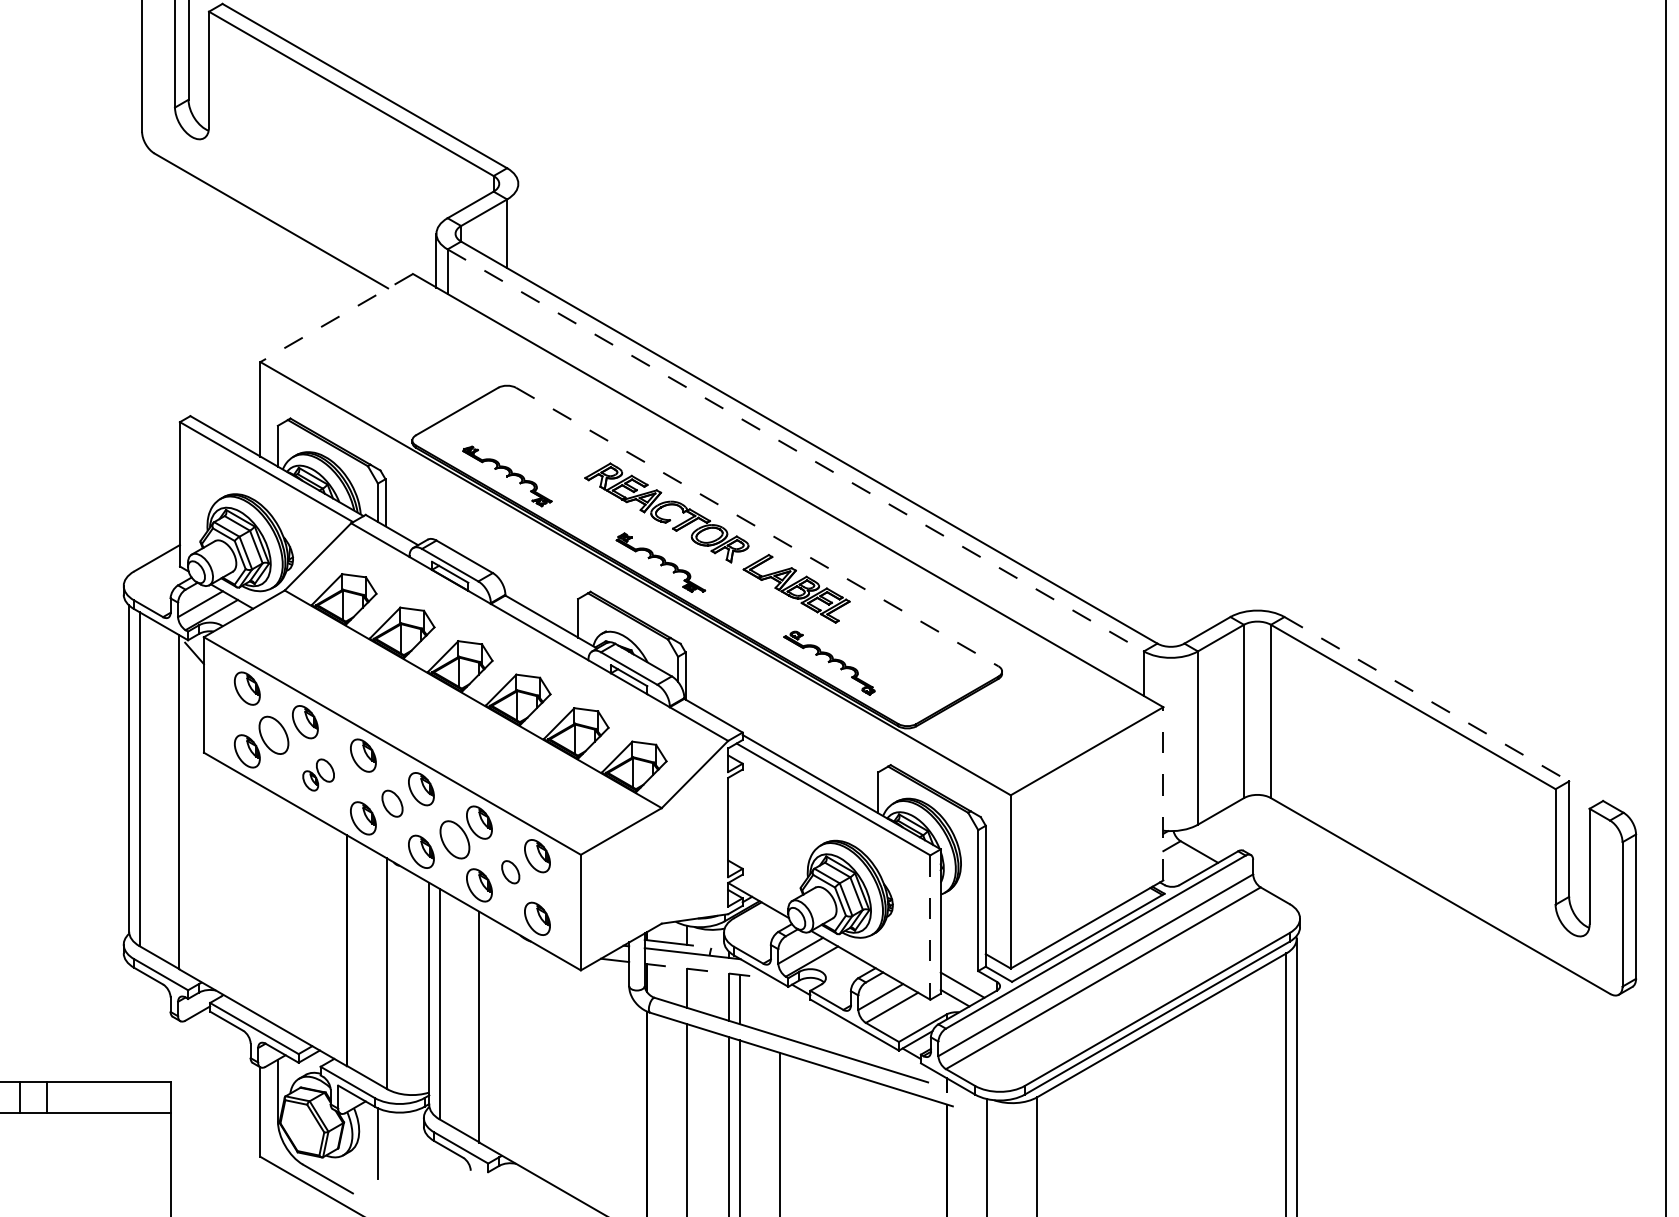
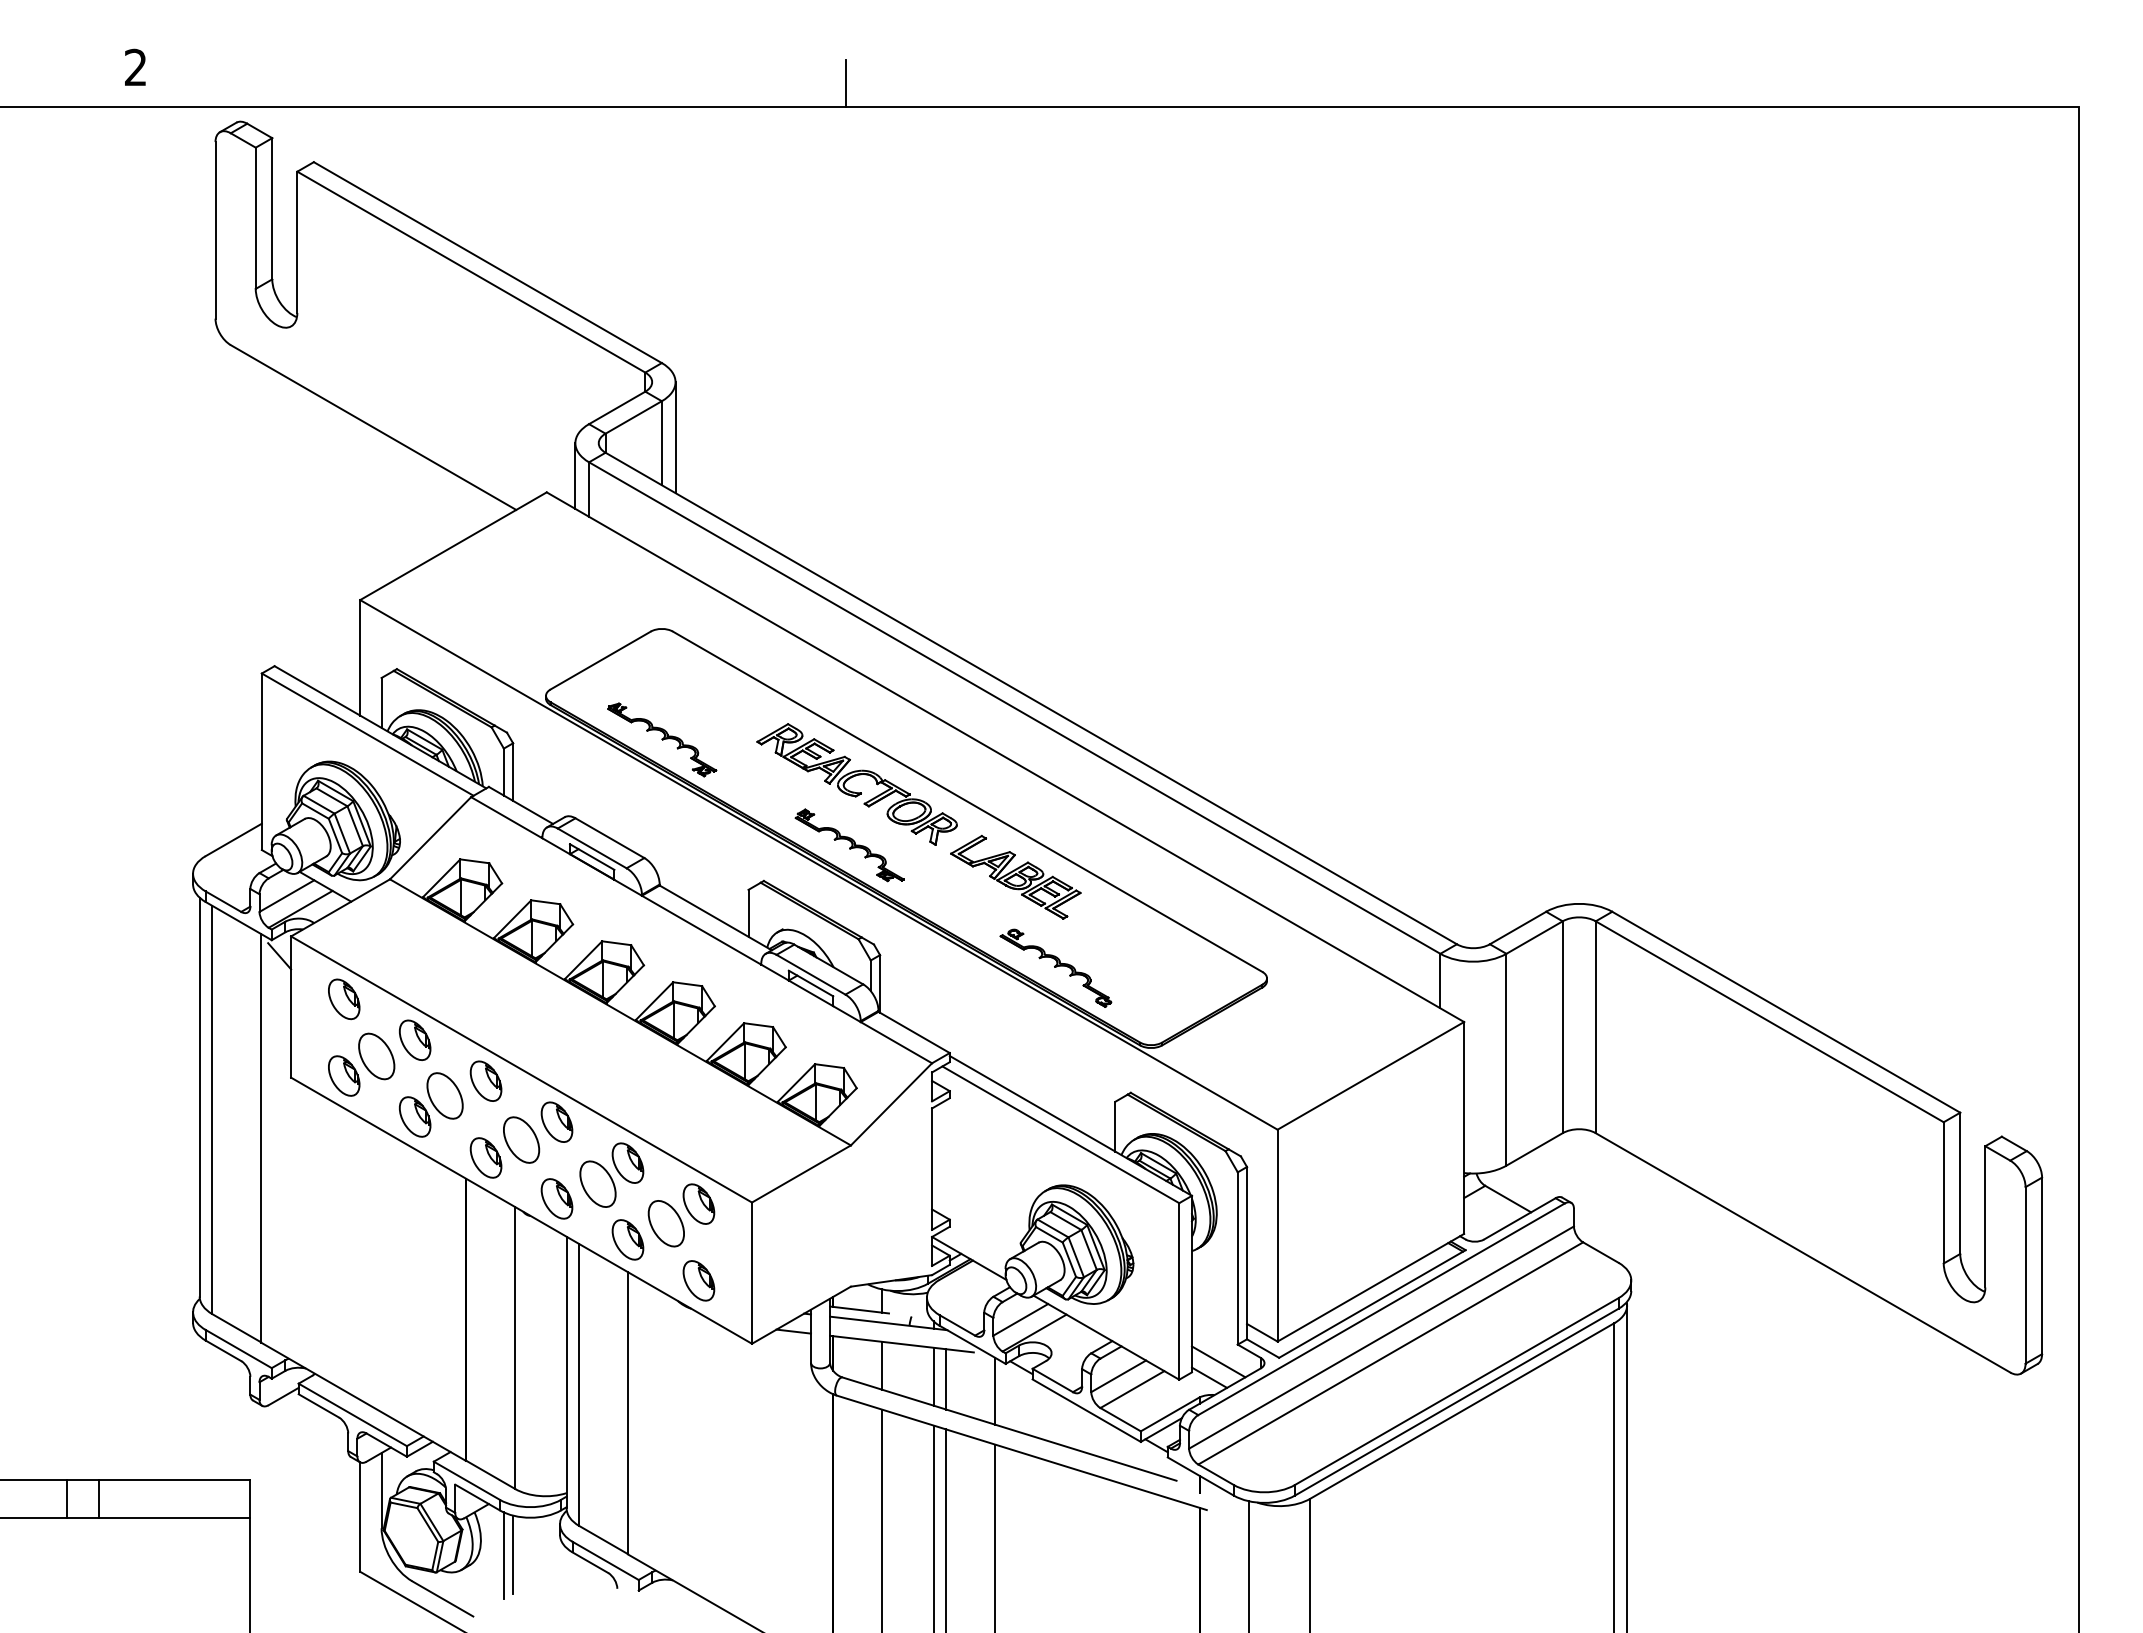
line: (518, 229) -> (675, 437), added
line: (336, 318) -> (453, 546), dashed -> solid
line: (795, 450) -> (1014, 708), dashed -> solid
line: (757, 527) -> (968, 802), dashed -> solid
line: (1427, 699) -> (1786, 1012), dashed -> solid
part: (318, 774) -> (431, 1104), size x1.67
line: (1163, 793) -> (1464, 1127), dashed -> solid
part: (392, 803) -> (521, 1139), size x1.43
part: (510, 871) -> (665, 1223), size x1.67
line: (930, 927) -> (1179, 1291), dashed -> solid
line: (703, 970) -> (902, 1344), dashed -> solid
line: (779, 1008) -> (994, 1390), added
line: (385, 1142) -> (513, 1554), added

